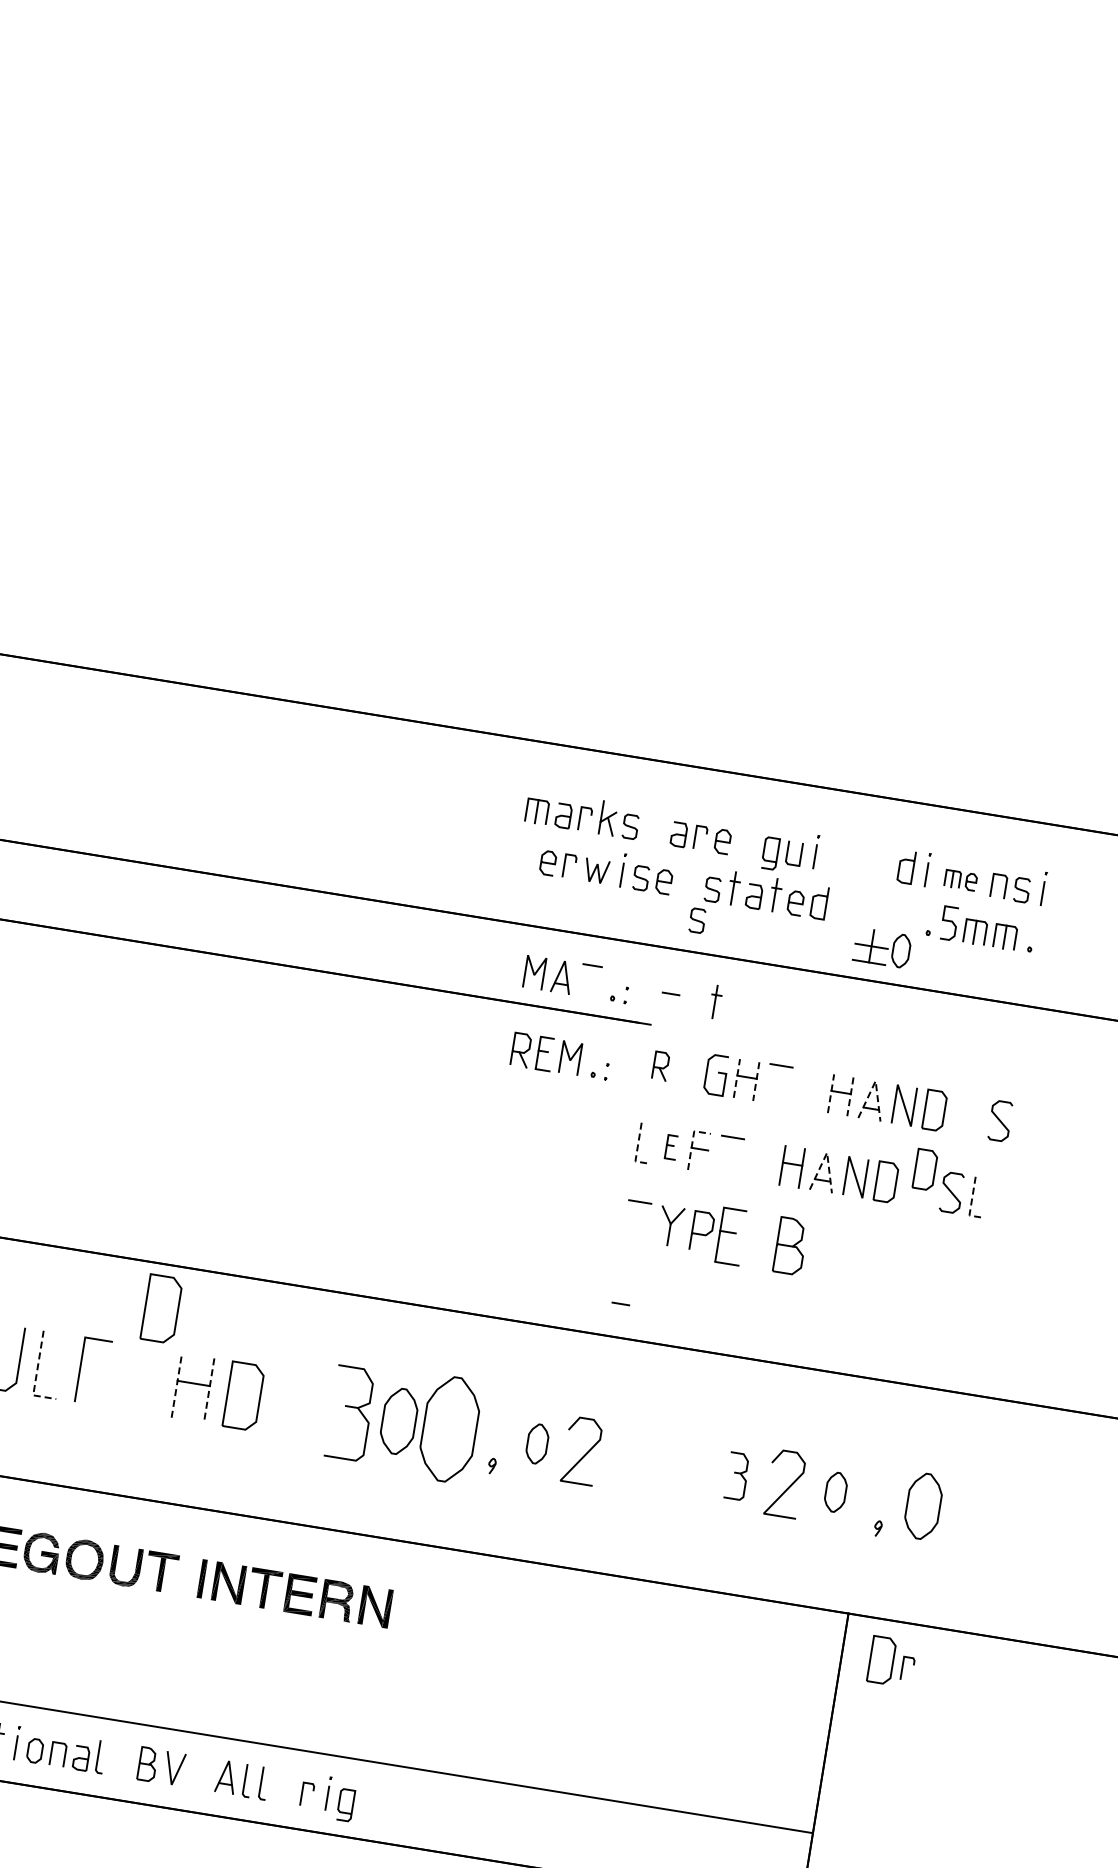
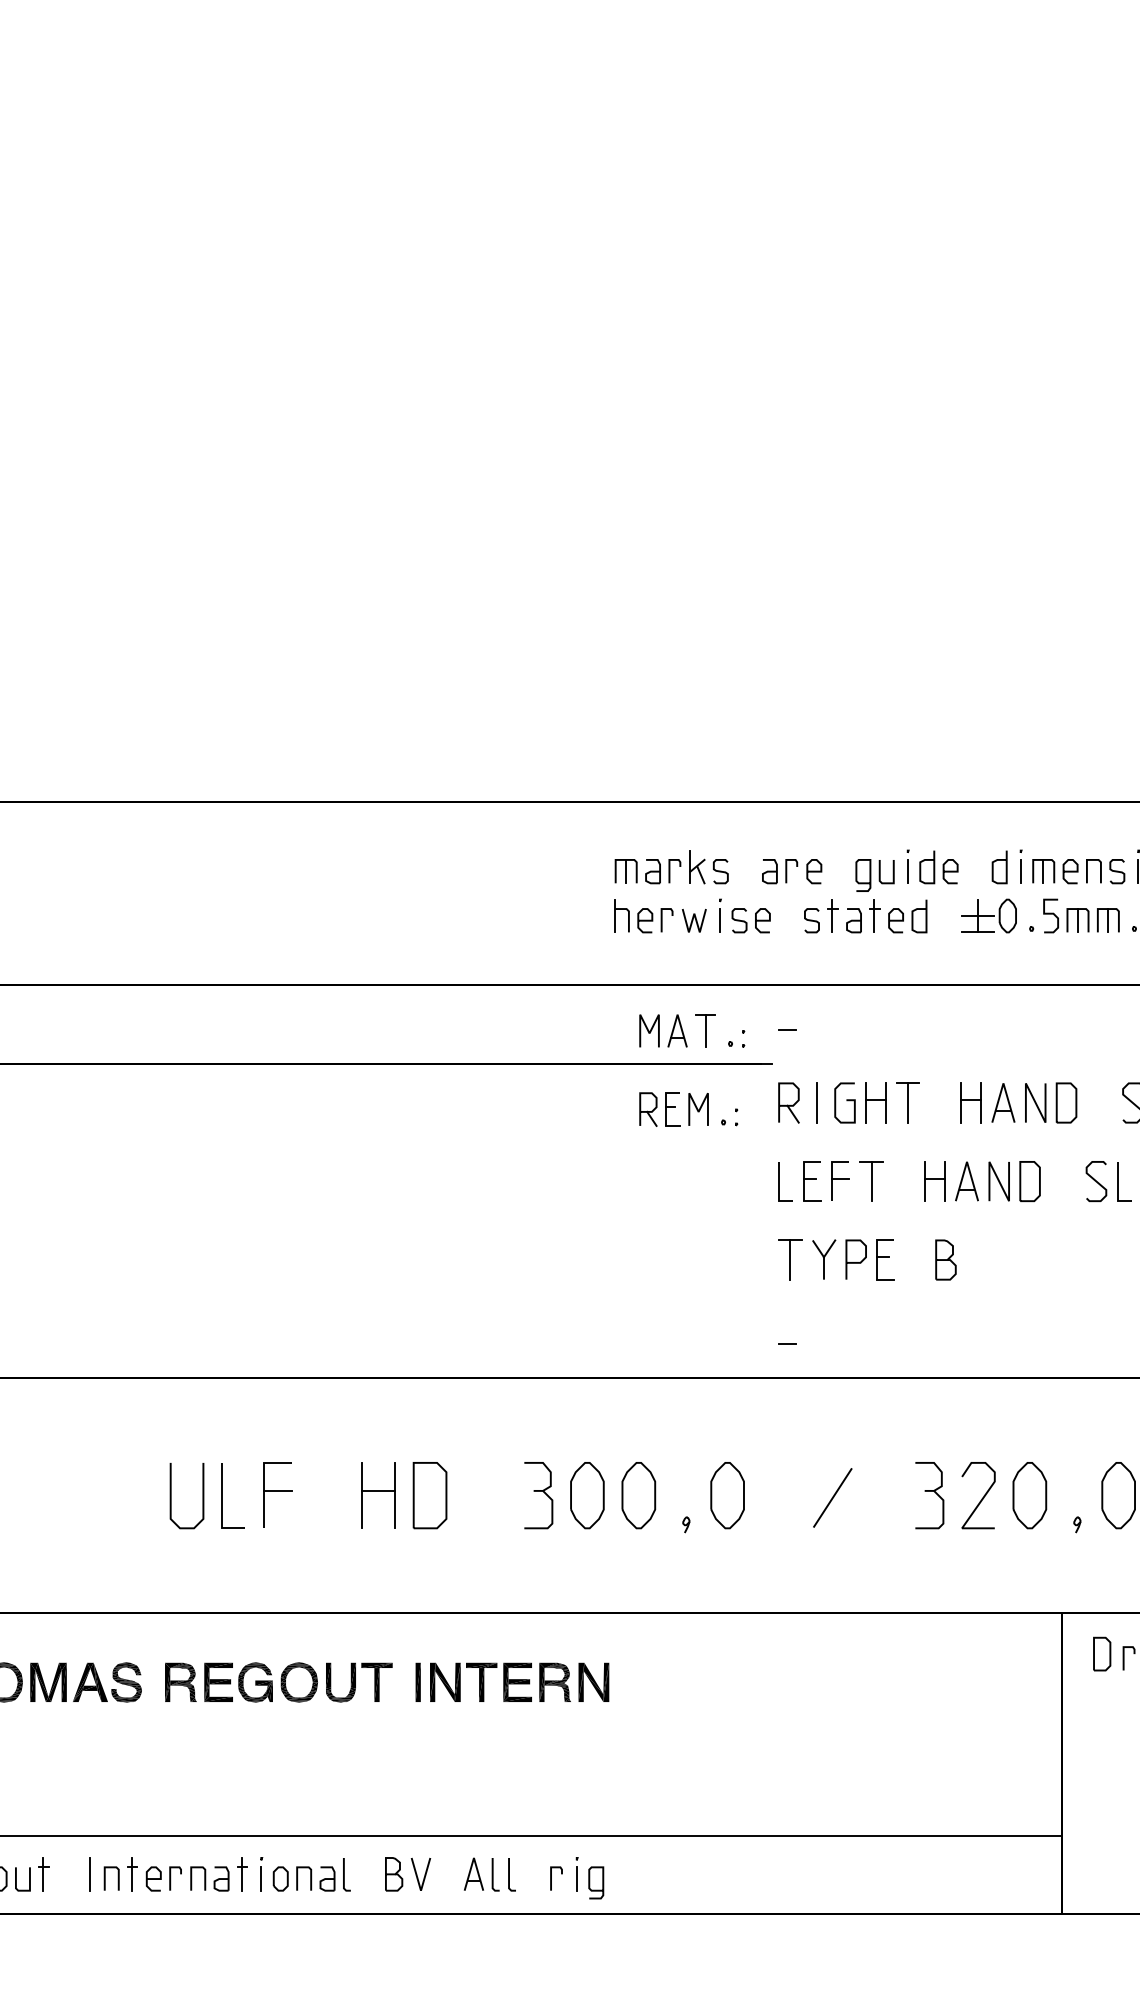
part: (525, 854) -> (621, 915), added
part: (846, 857) -> (938, 867), added
part: (960, 880) -> (1055, 871), size x1.43
curve: (697, 920) -> (801, 953), removed
part: (882, 947) -> (988, 915), moved
line: (590, 981) -> (705, 1030), added
part: (715, 1001) -> (832, 1030), removed
part: (660, 1065) -> (788, 1102), size x1.43
line: (689, 1070) -> (817, 1102), added
line: (737, 1079) -> (866, 1103), dashed -> solid
line: (875, 1081) -> (1003, 1083), dashed -> solid
line: (756, 1082) -> (885, 1103), dashed -> solid
line: (778, 1084) -> (908, 1102), added
line: (831, 1094) -> (961, 1103), dashed -> solid
line: (850, 1097) -> (981, 1103), dashed -> solid
line: (692, 1141) -> (832, 1172), dashed -> solid
part: (671, 1147) -> (812, 1181), size x1.67
line: (637, 1150) -> (779, 1189), dashed -> solid
line: (827, 1152) -> (967, 1161), dashed -> solid
line: (729, 1156) -> (871, 1181), added
part: (925, 1169) -> (1066, 1162), removed
line: (971, 1204) -> (1117, 1189), dashed -> solid
line: (637, 1220) -> (790, 1259), added
part: (731, 1236) -> (885, 1259), size x0.71
part: (790, 1245) -> (945, 1259), size x0.71
part: (161, 1308) -> (334, 1422), removed
line: (94, 1367) -> (278, 1490), added
line: (36, 1375) -> (222, 1508), dashed -> solid
line: (177, 1385) -> (362, 1495), dashed -> solid
line: (209, 1390) -> (395, 1495), dashed -> solid
part: (350, 1413) -> (538, 1495), size x0.71
part: (449, 1429) -> (638, 1495), size x0.62
part: (537, 1443) -> (727, 1495), size x1.67
curve: (584, 1454) -> (775, 1498), removed
line: (640, 1462) -> (832, 1497), added
part: (736, 1476) -> (929, 1495), size x1.43
part: (835, 1492) -> (1029, 1495), size x1.67
part: (882, 1659) -> (1102, 1653), size x0.71

